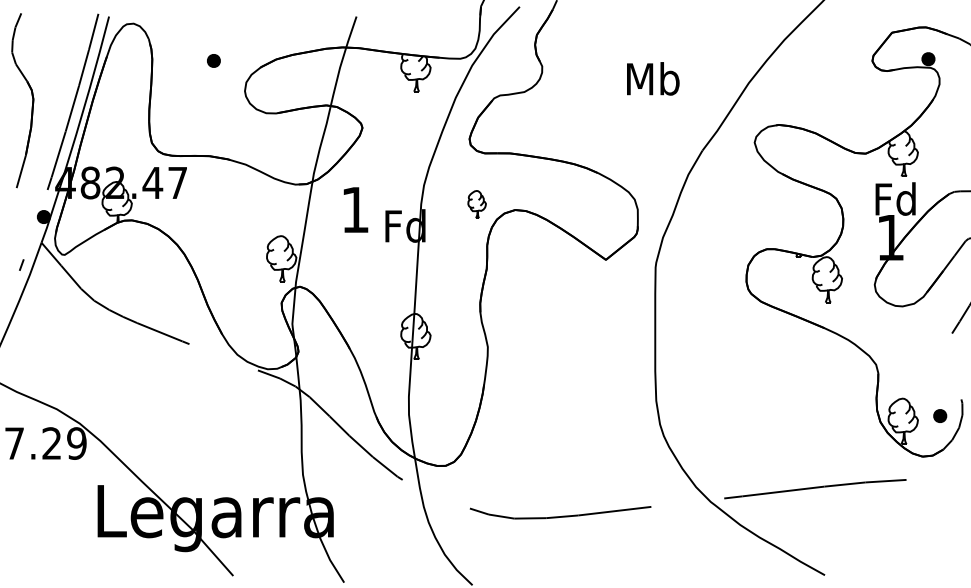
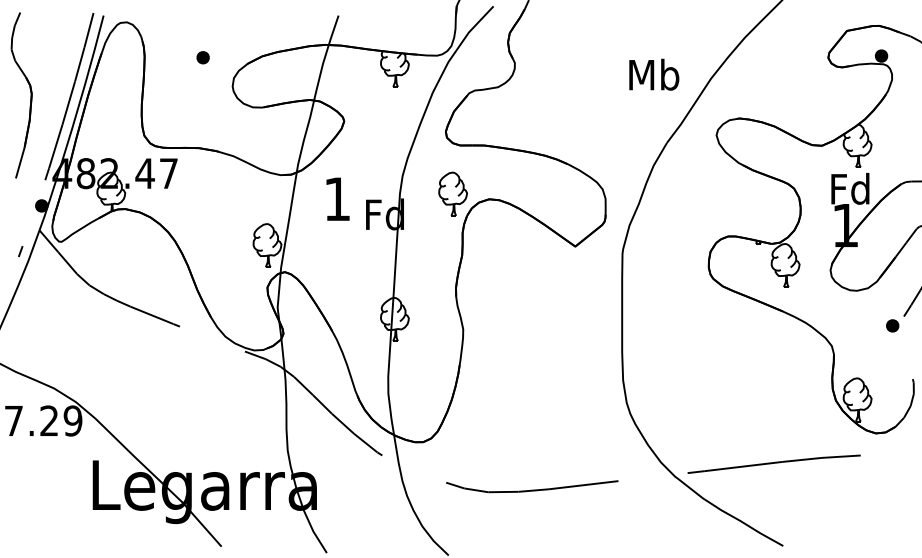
text: (653, 78) -> (654, 74), moved
part: (476, 203) -> (452, 193), size x1.67
part: (939, 415) -> (892, 325), moved

